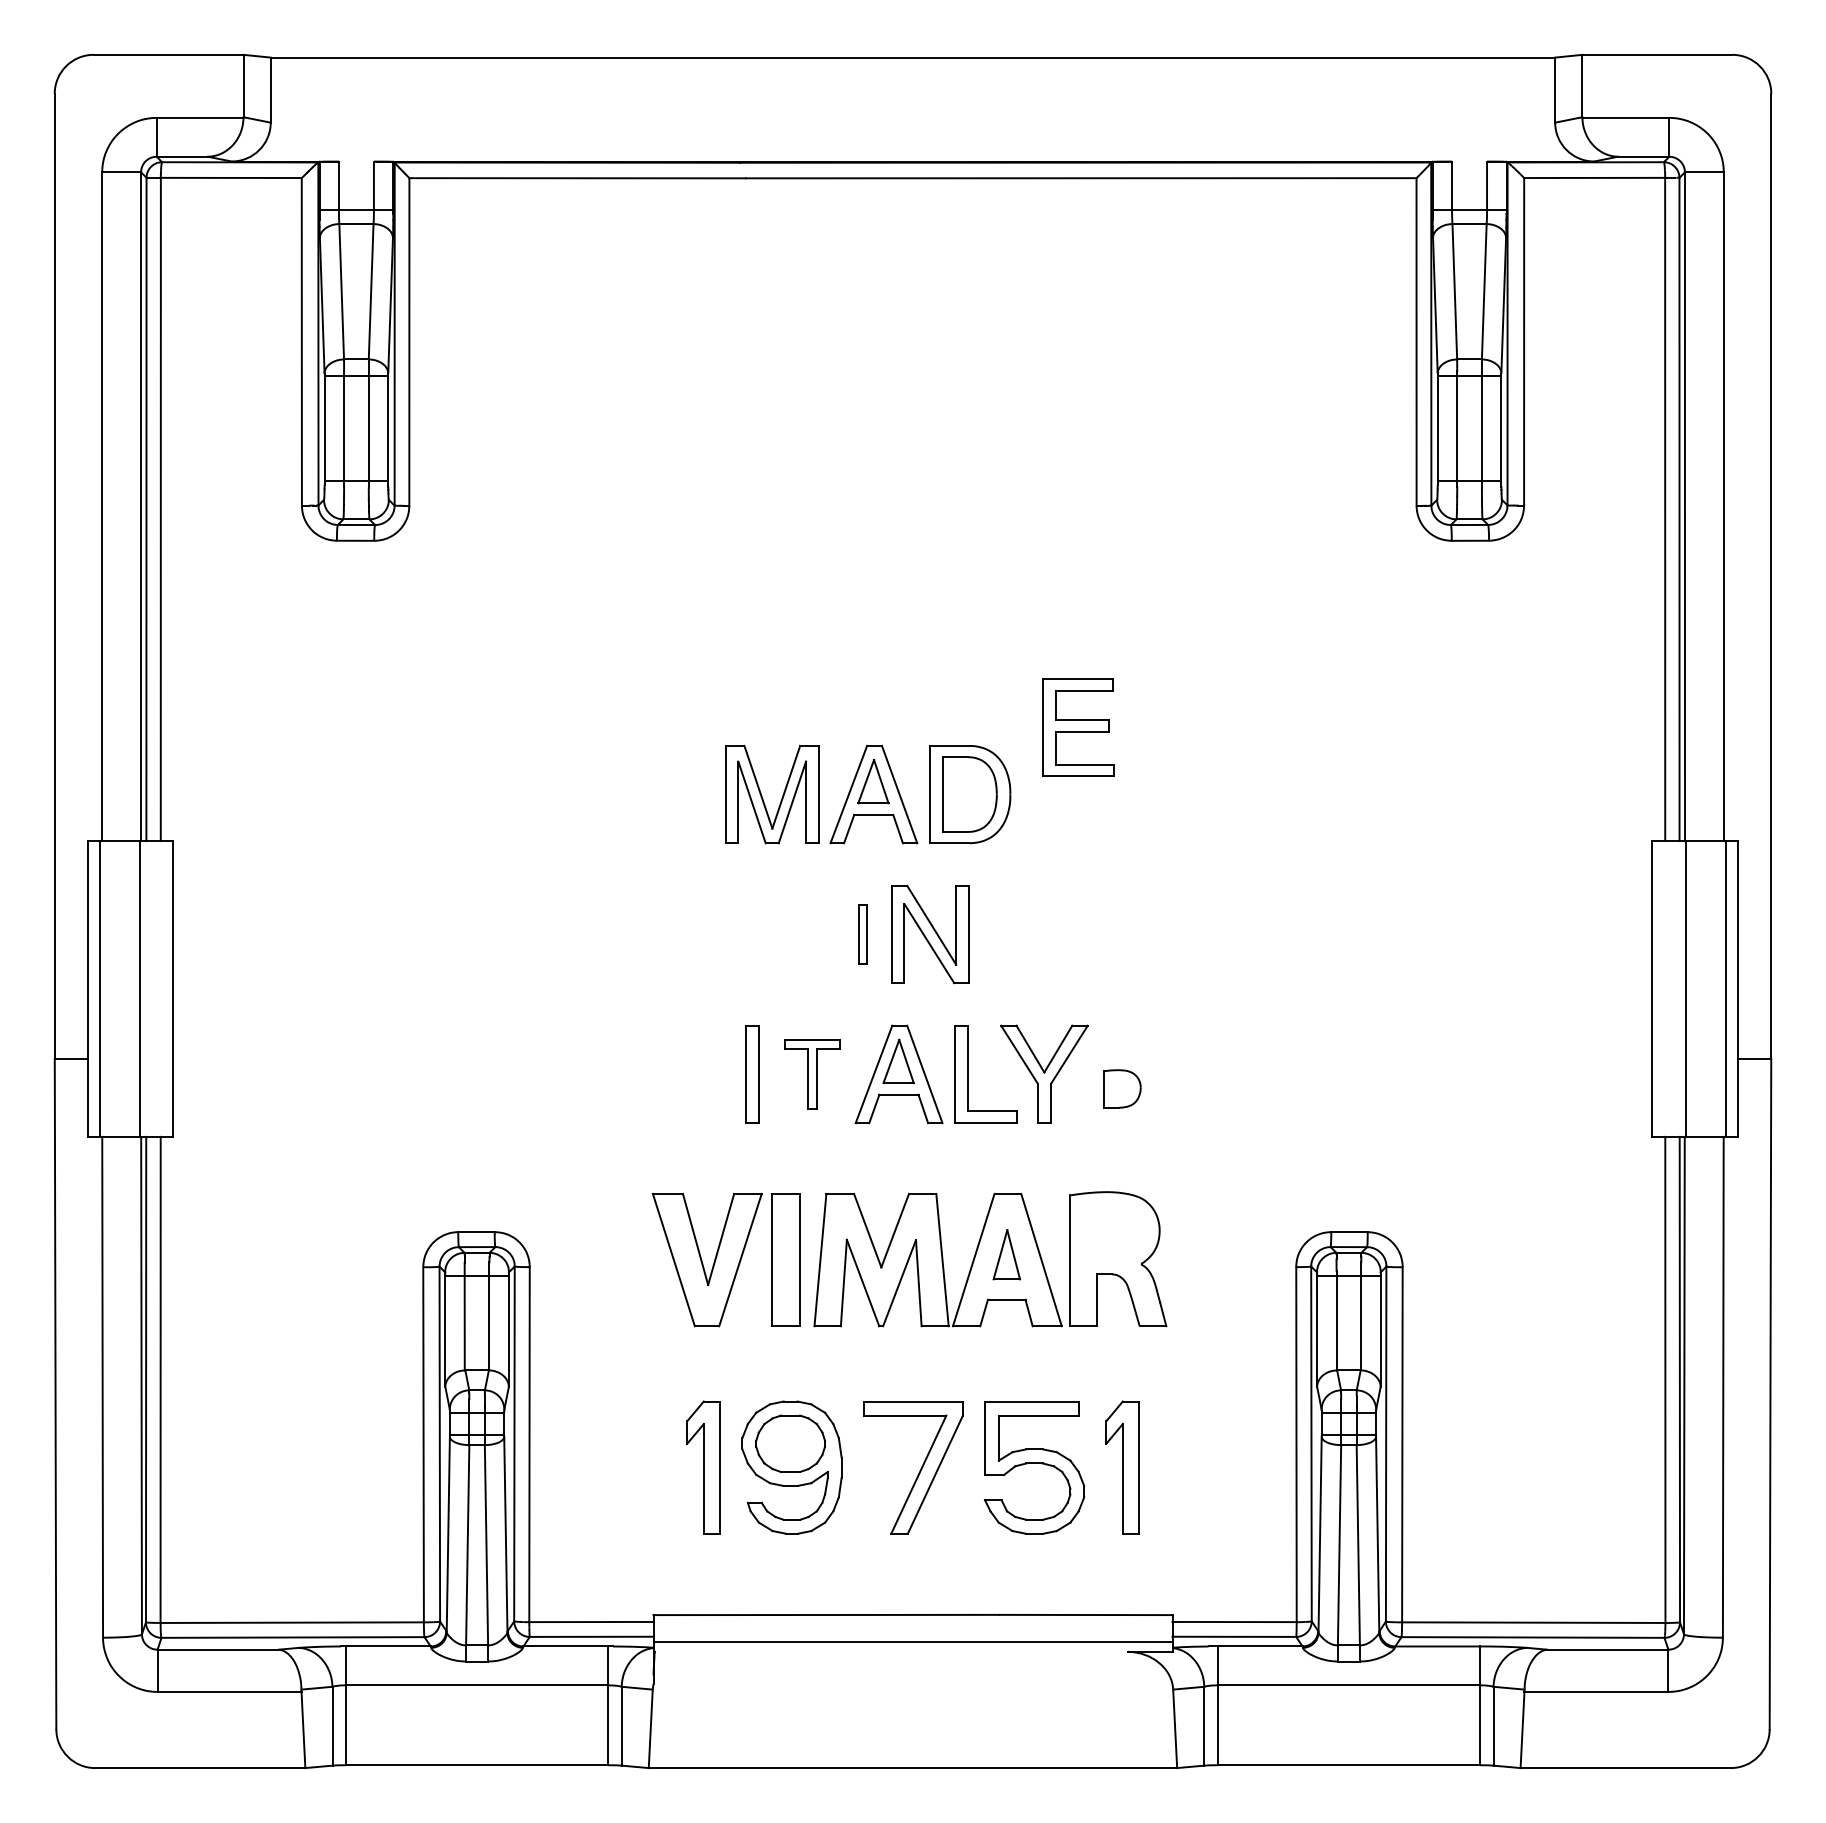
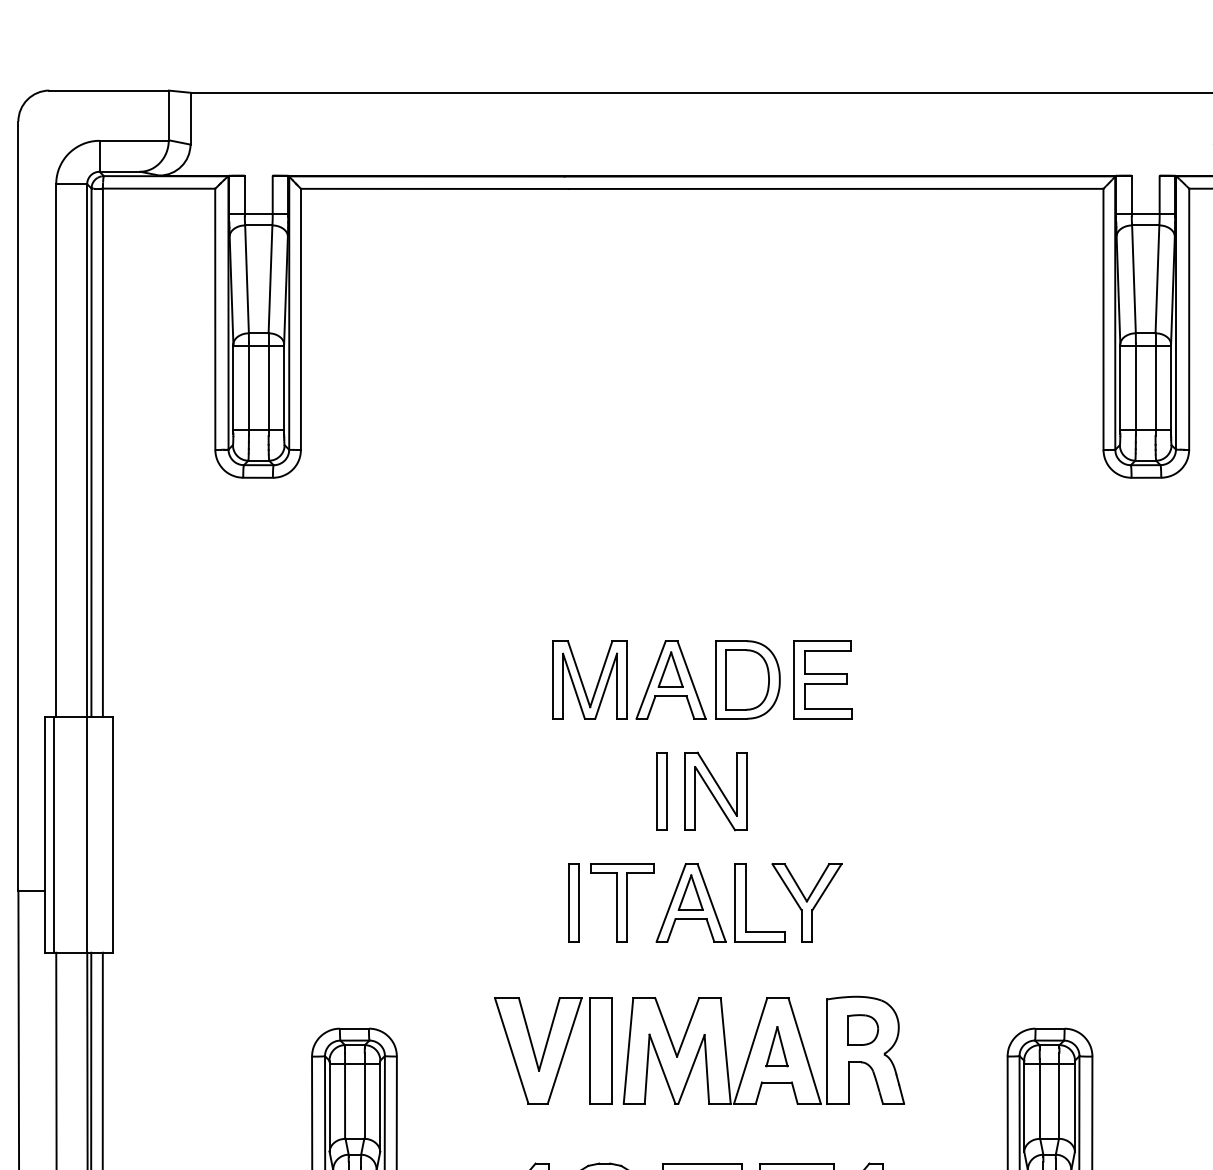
part: (1078, 727) -> (822, 679), moved
part: (862, 934) -> (662, 791), size x1.67
part: (812, 1074) -> (622, 903), size x1.43
part: (1122, 1088) -> (863, 1029), moved

